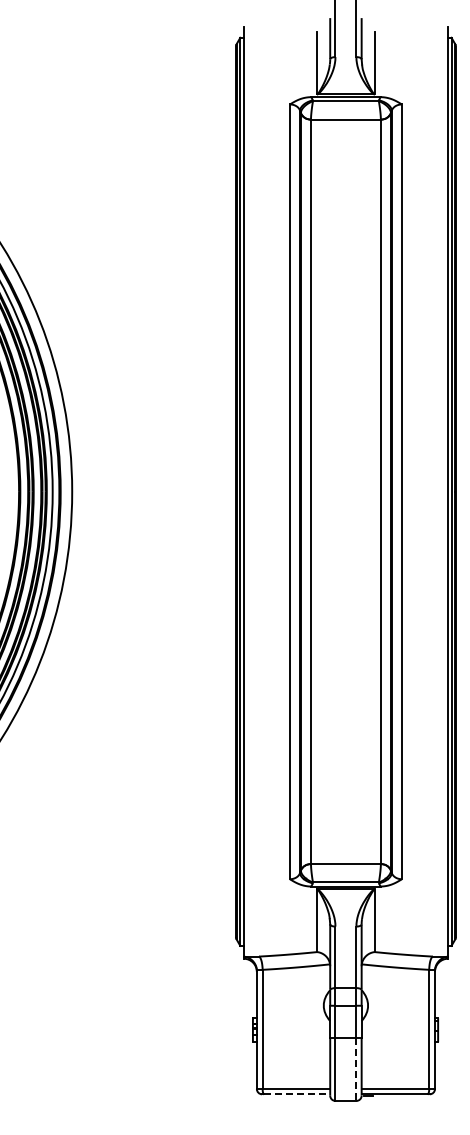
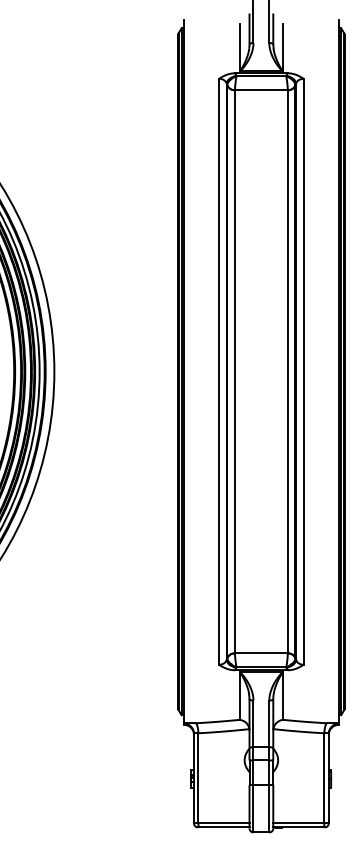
line: (356, 1070) -> (269, 809), dashed -> solid
line: (297, 1094) -> (224, 827), dashed -> solid

